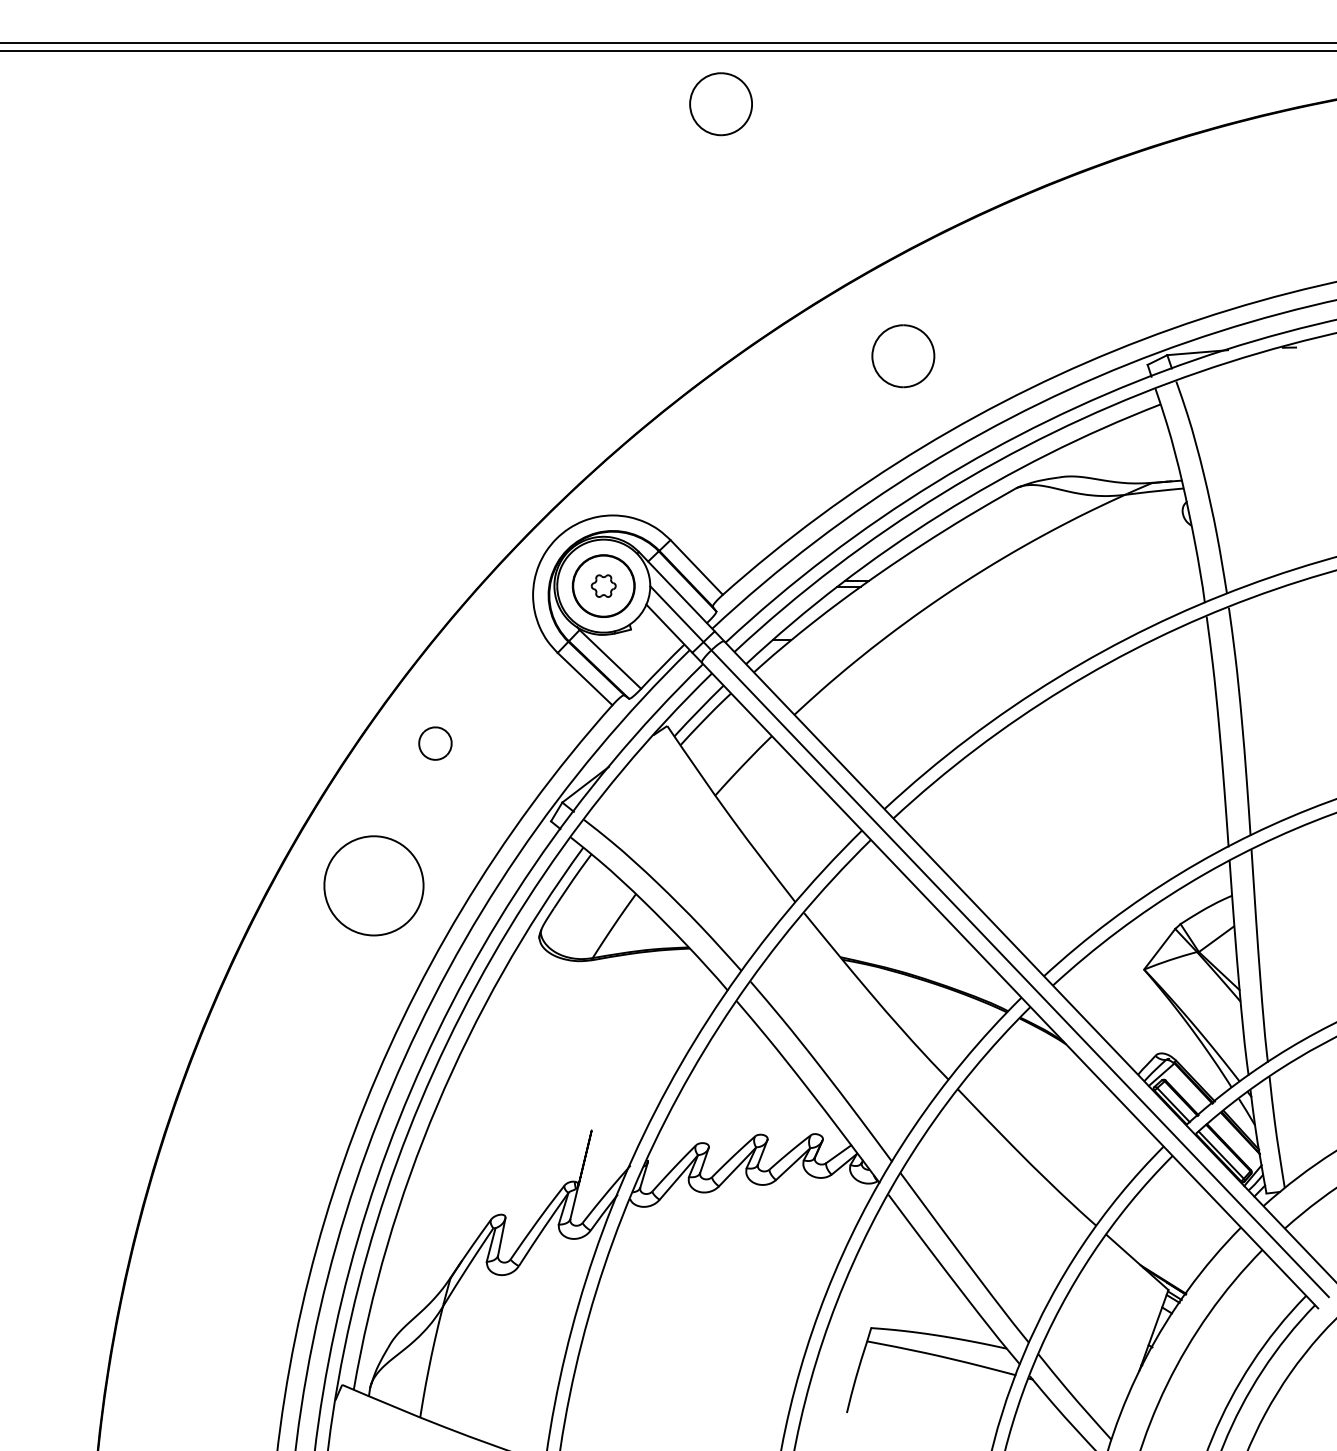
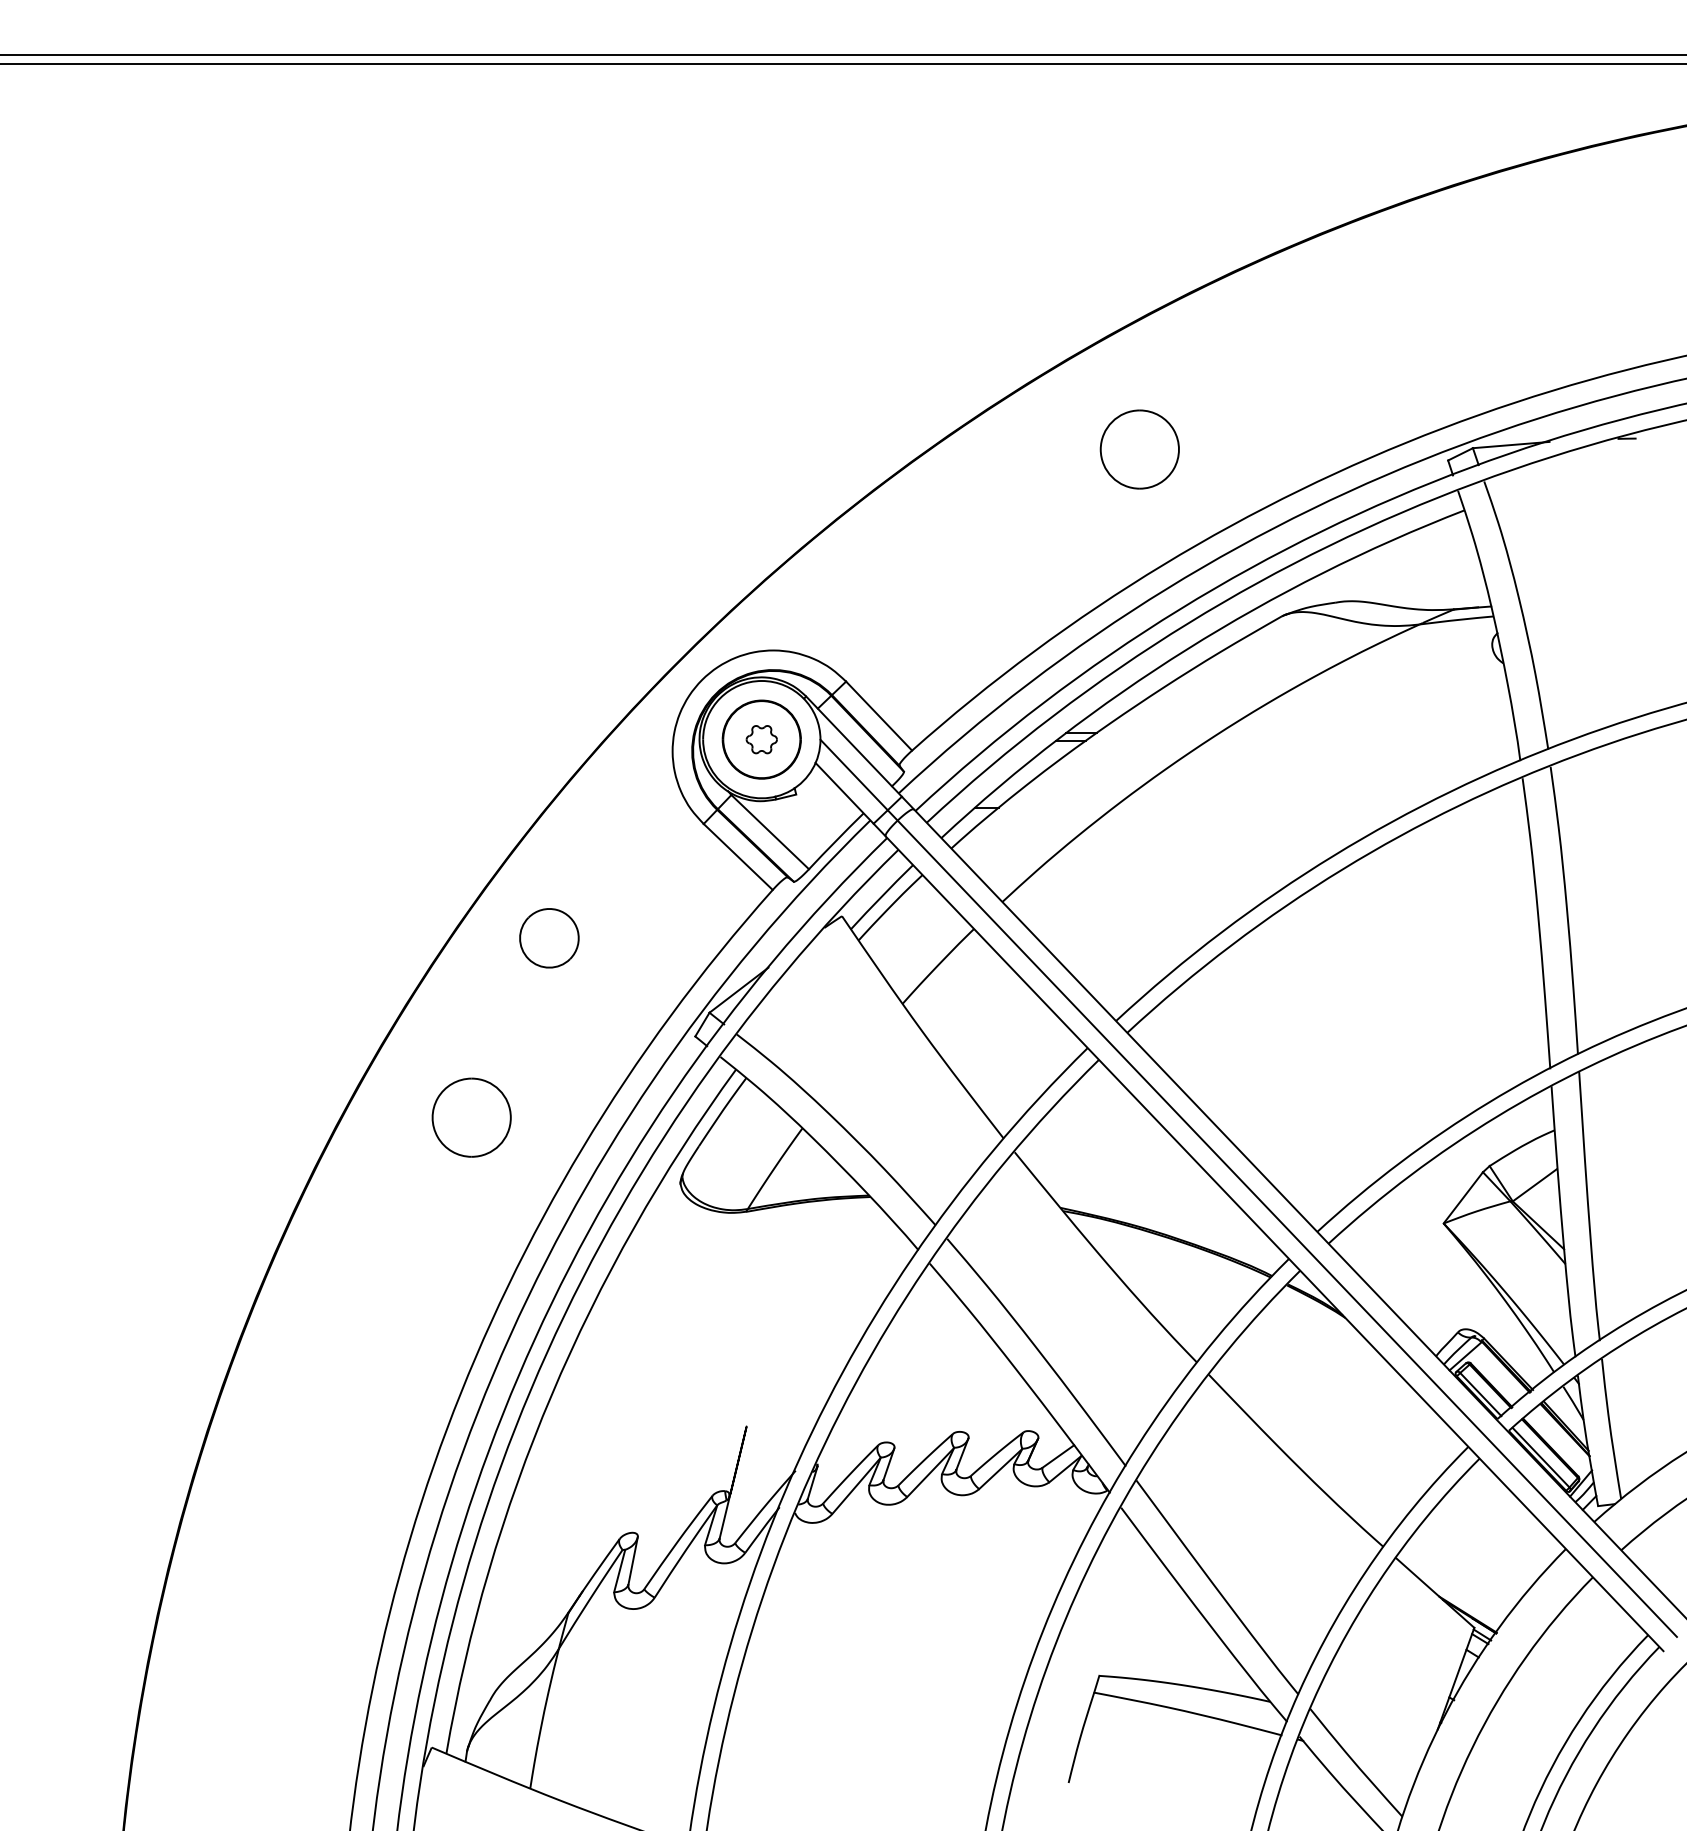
part: (720, 104) -> (909, 131), removed
part: (435, 743) -> (549, 938), size x1.43
part: (373, 885) -> (471, 1117), size x0.62

